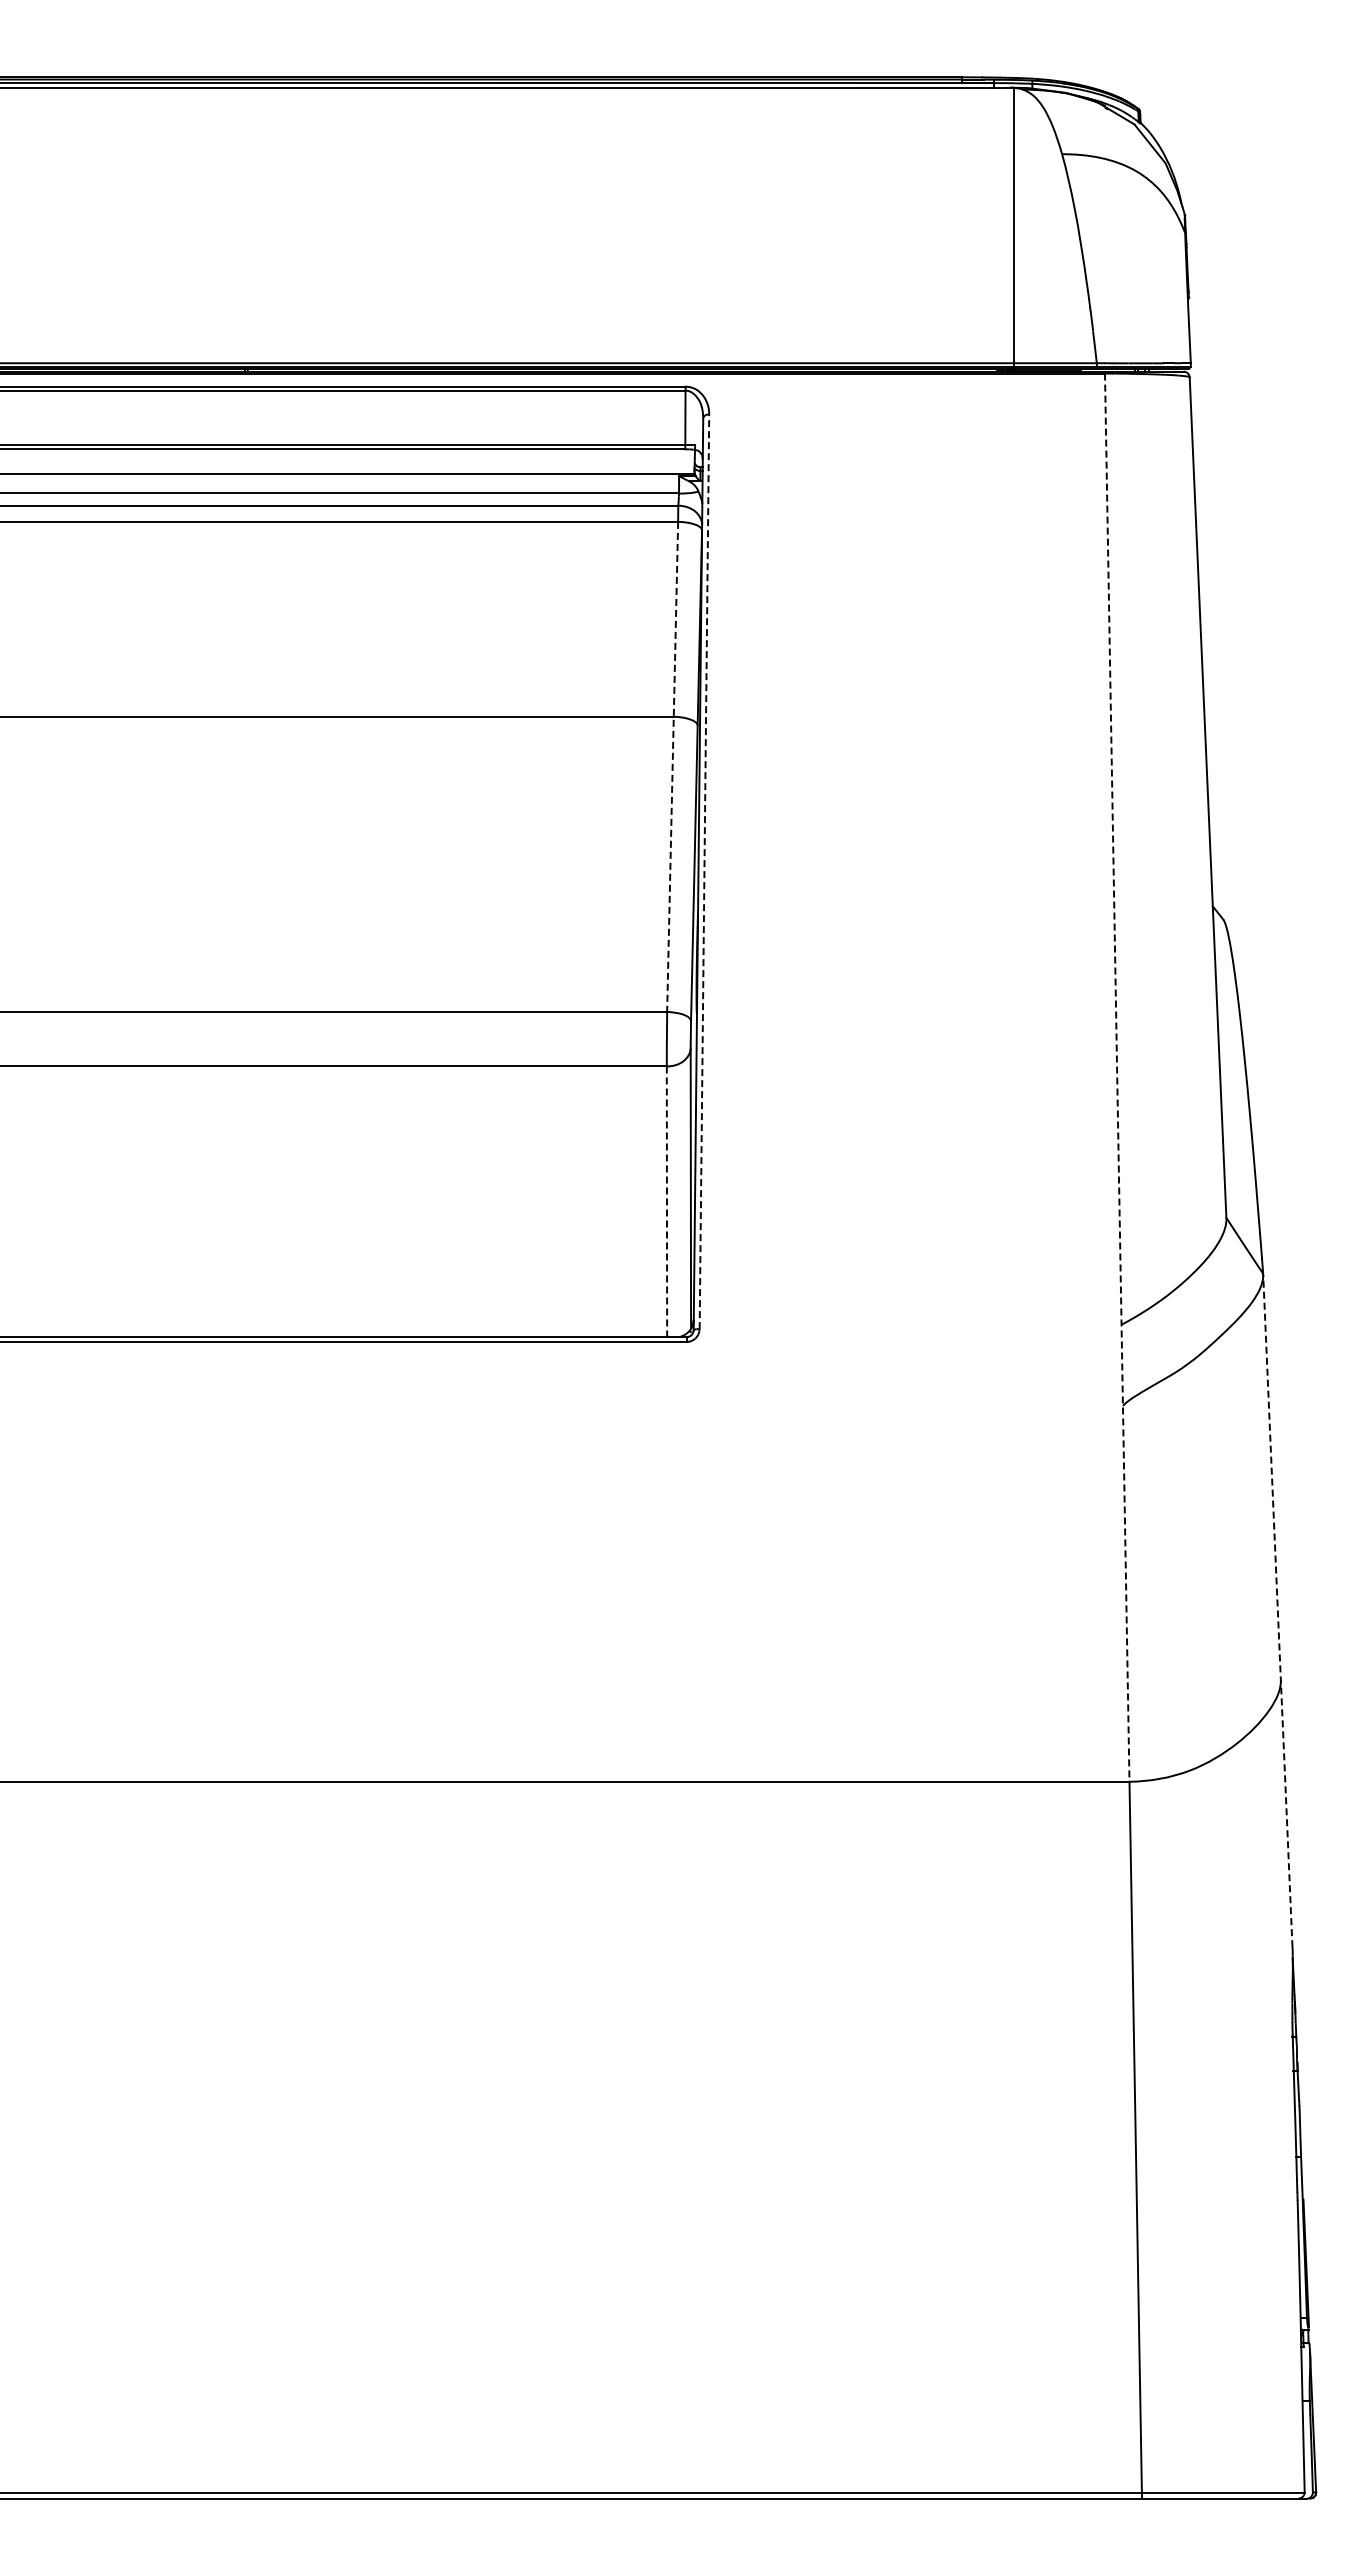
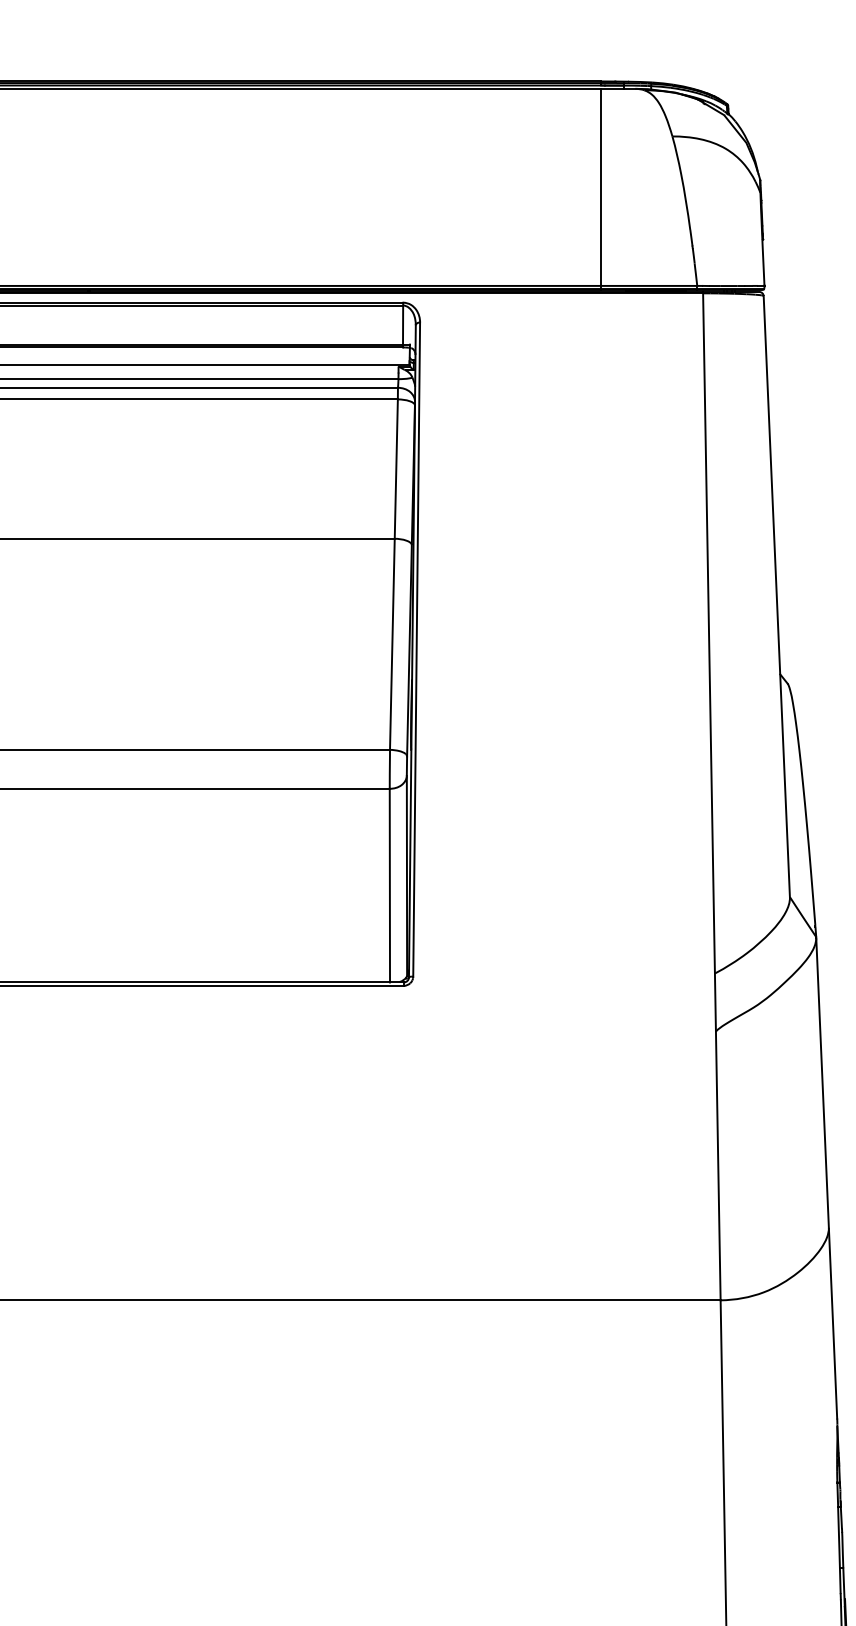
line: (1014, 228) -> (601, 189), moved
line: (672, 767) -> (393, 575), dashed -> solid
line: (704, 871) -> (416, 649), dashed -> solid
line: (1117, 1078) -> (712, 797), dashed -> solid
line: (666, 1202) -> (389, 886), dashed -> solid
line: (1277, 1610) -> (826, 1177), dashed -> solid

